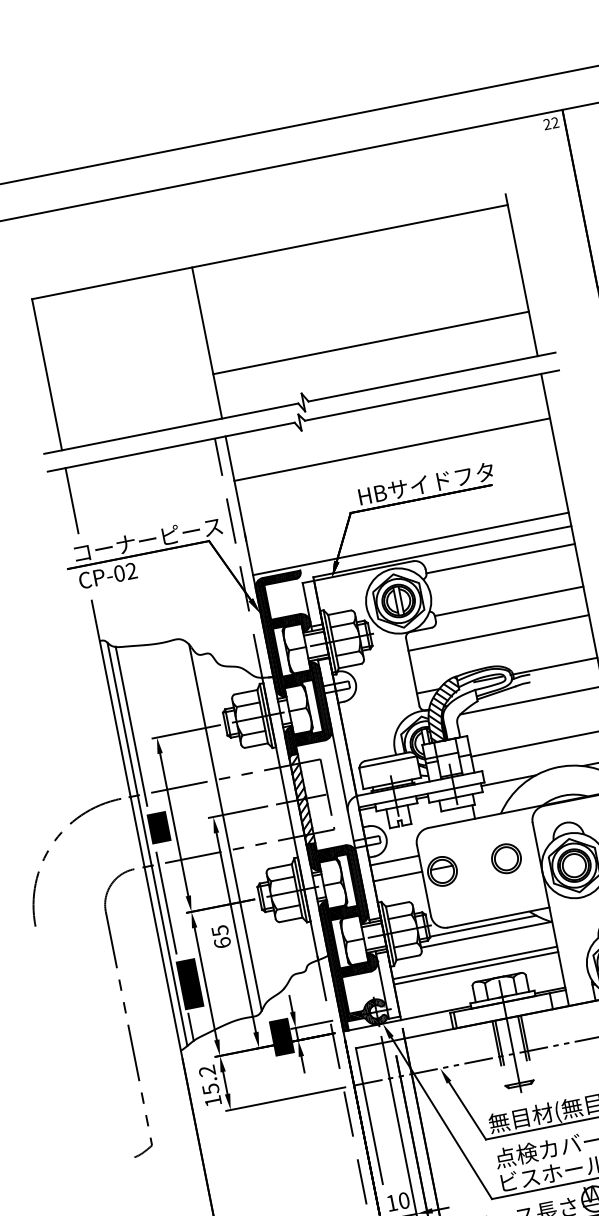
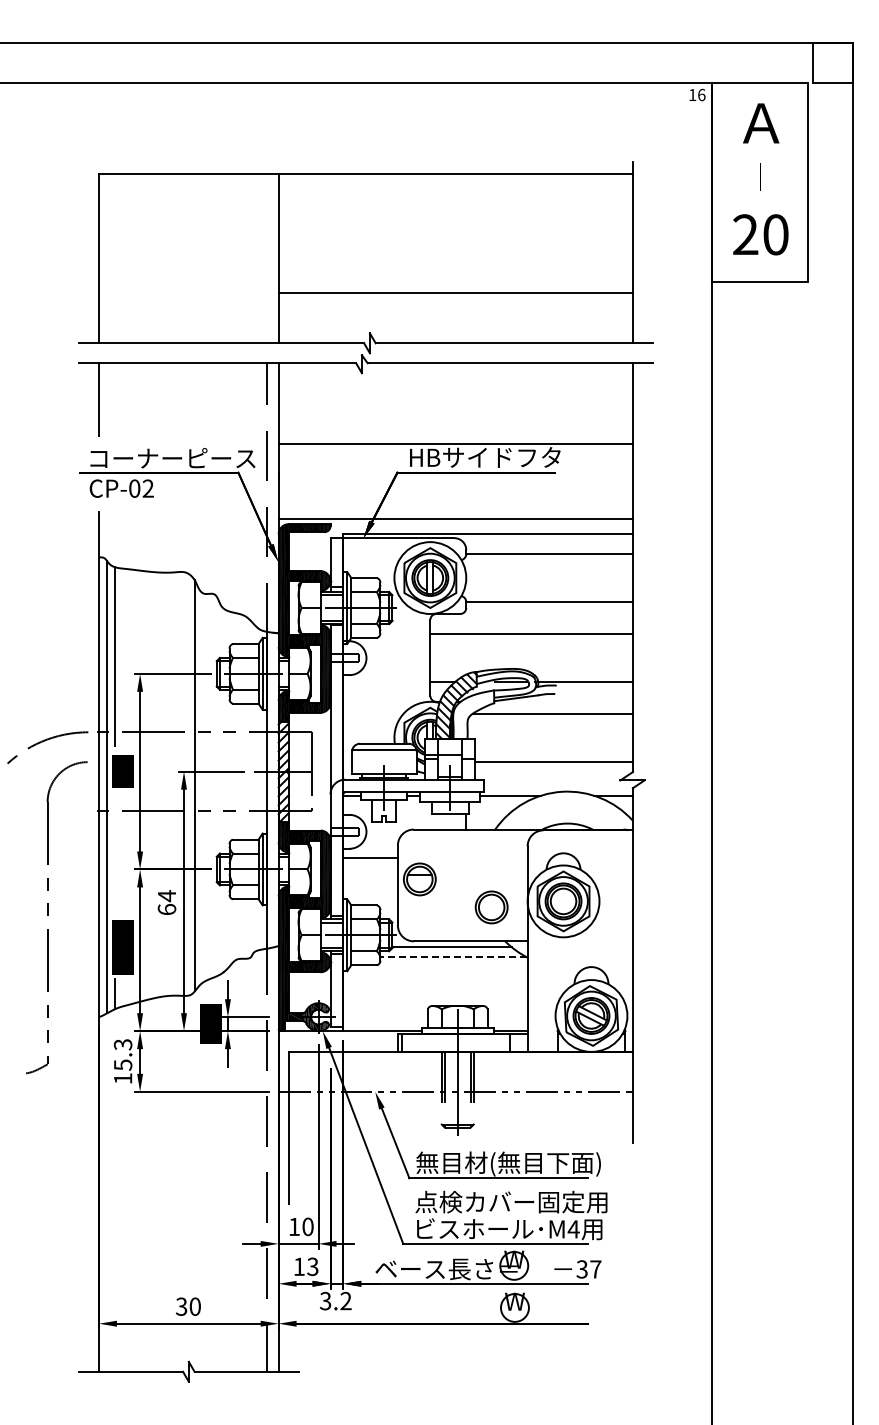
text: (551, 123) -> (697, 94), 22 -> 16
line: (392, 449) -> (455, 444), moved
part: (506, 858) -> (491, 907), moved
line: (397, 876) -> (370, 875), removed
line: (166, 903) -> (114, 854), removed
text: (220, 931) -> (167, 896), 65 -> 64
line: (486, 935) -> (453, 957), solid -> dashed
line: (475, 963) -> (435, 985), removed
line: (476, 968) -> (435, 991), removed
part: (126, 1012) -> (48, 915), moved
text: (207, 1070) -> (123, 1044), 15.2 -> 15.3

